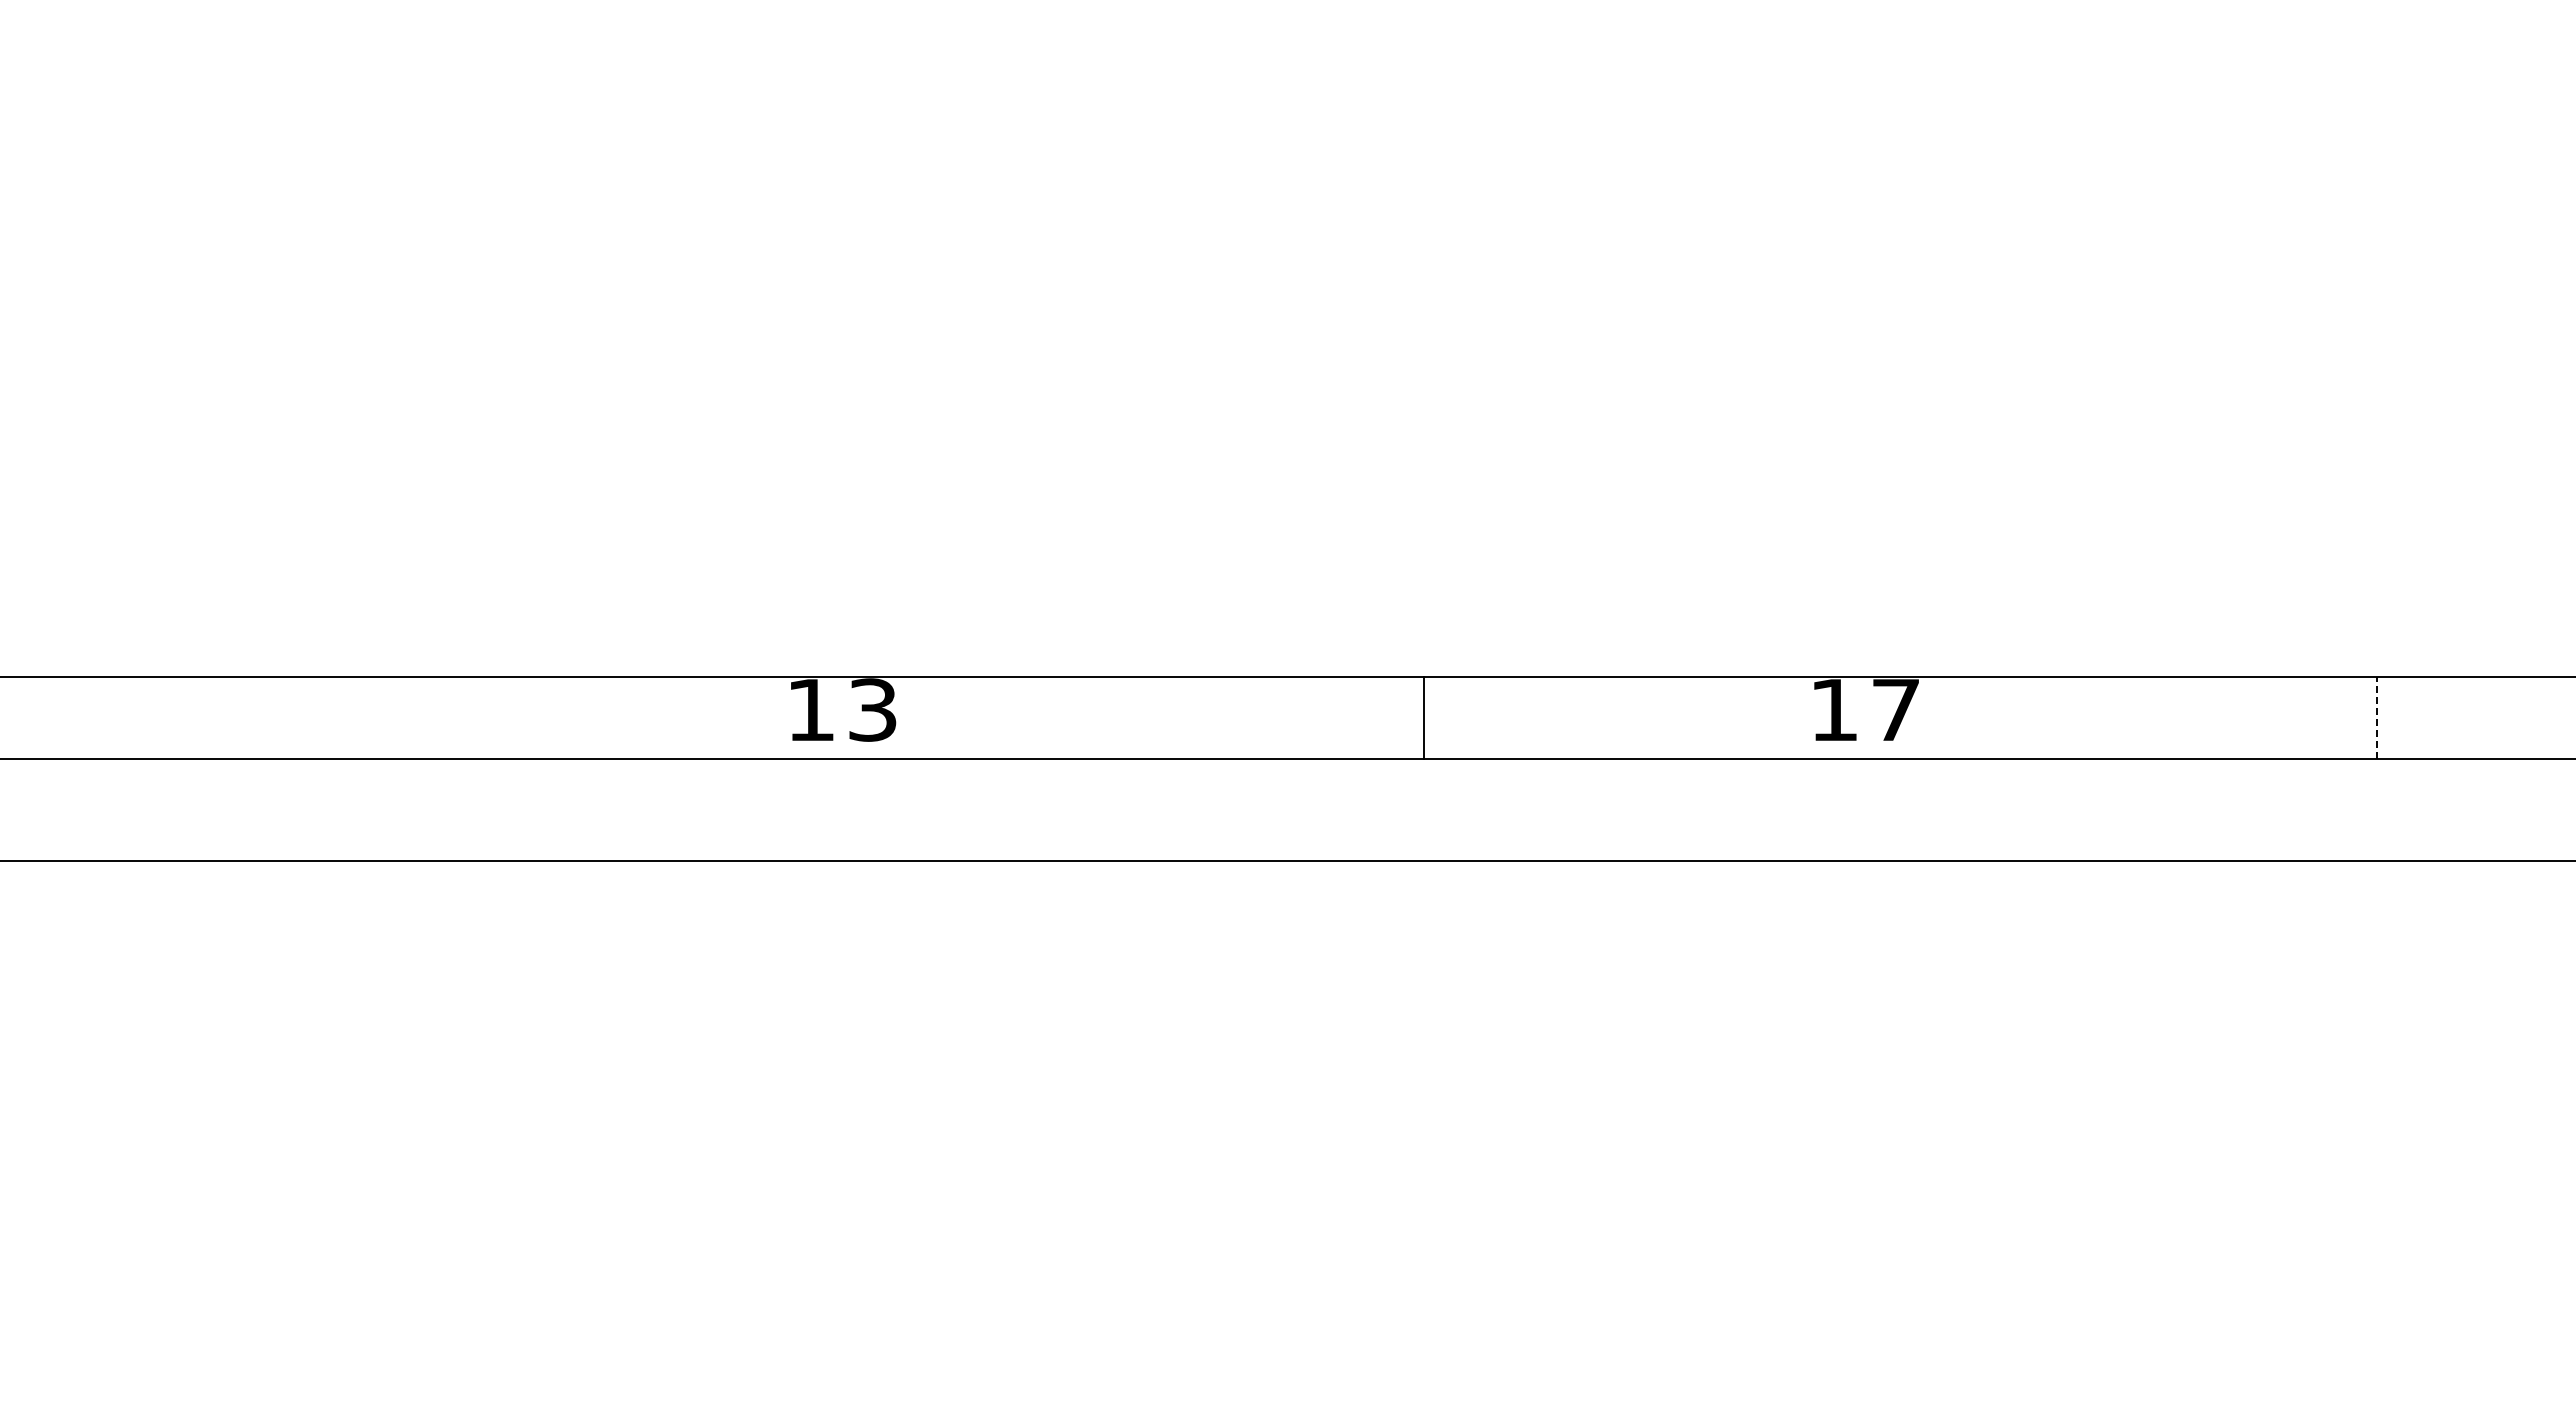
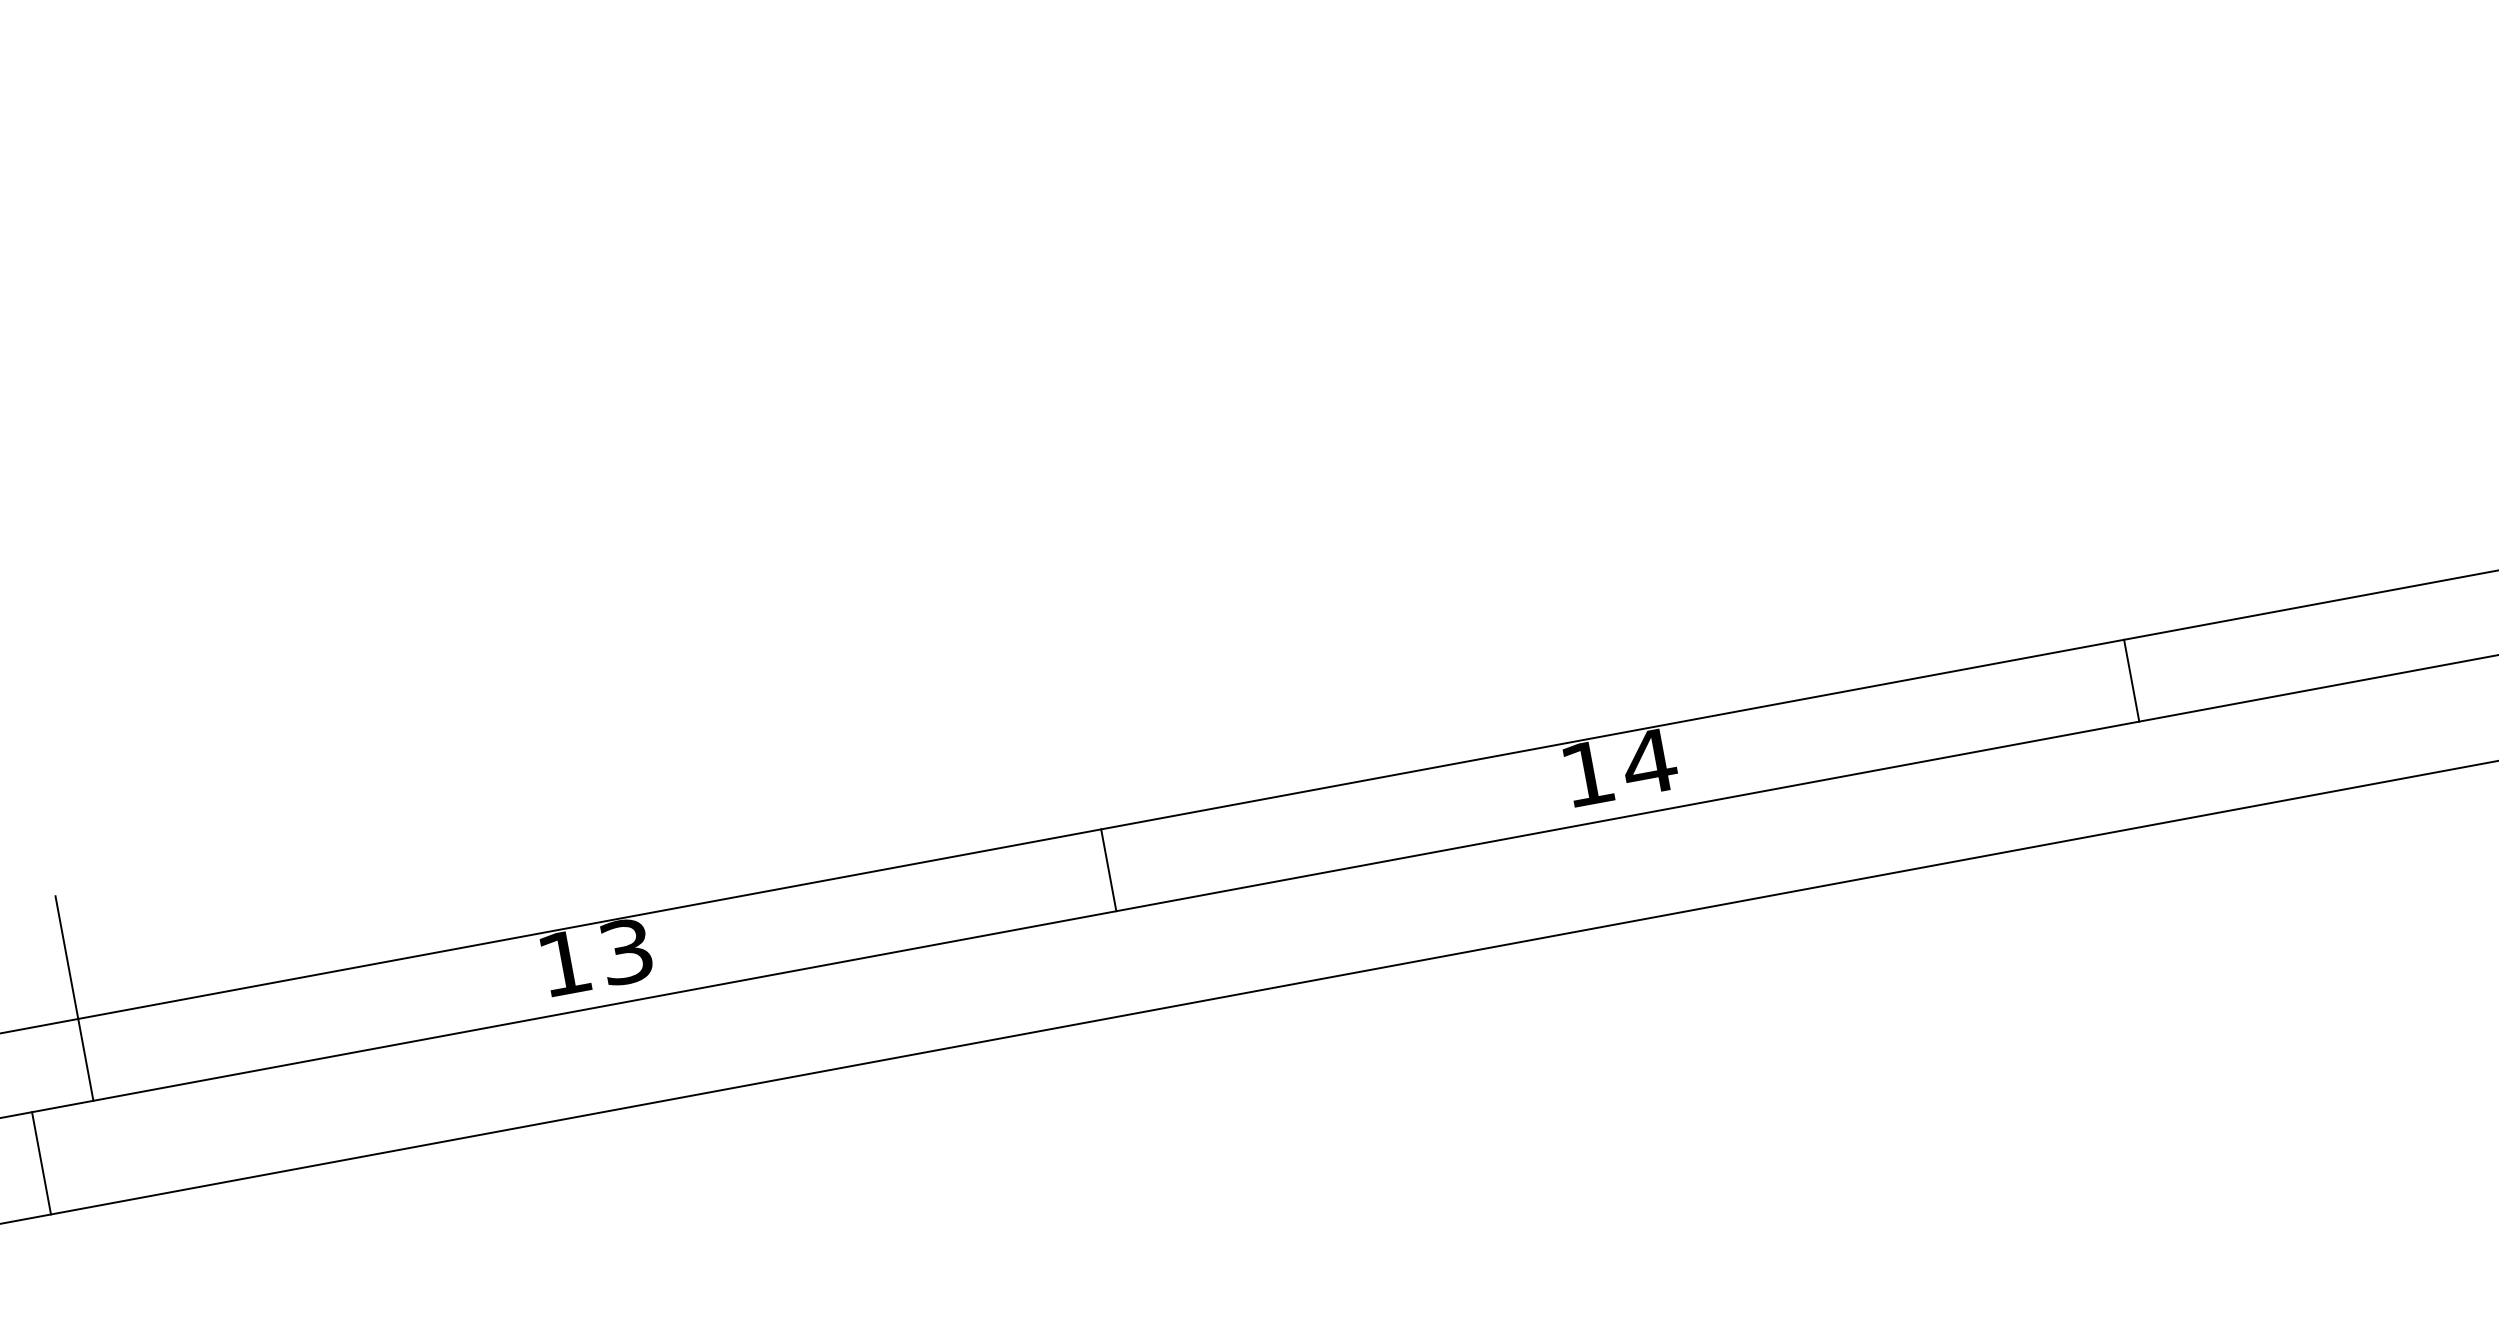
line: (330, 656) -> (74, 998), added
text: (1895, 709) -> (1648, 761), 17 -> 14
line: (1423, 717) -> (1108, 870), moved
line: (2377, 717) -> (2132, 680), dashed -> solid
line: (269, 809) -> (41, 1162), added

